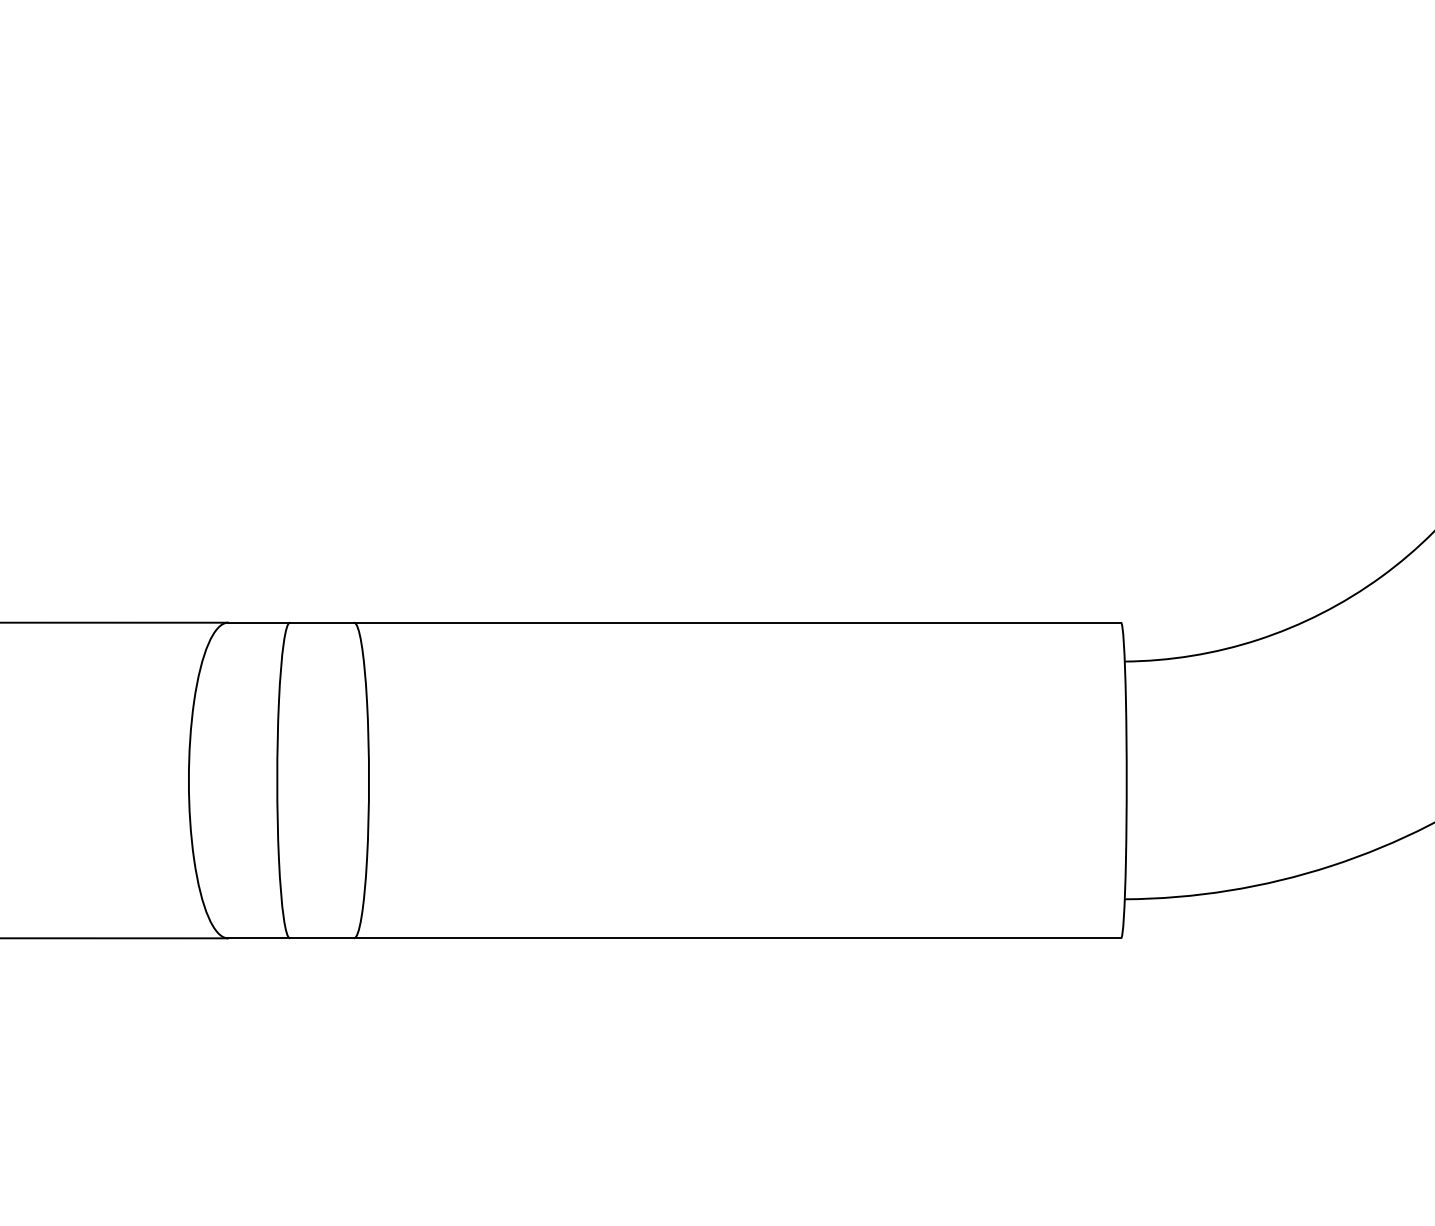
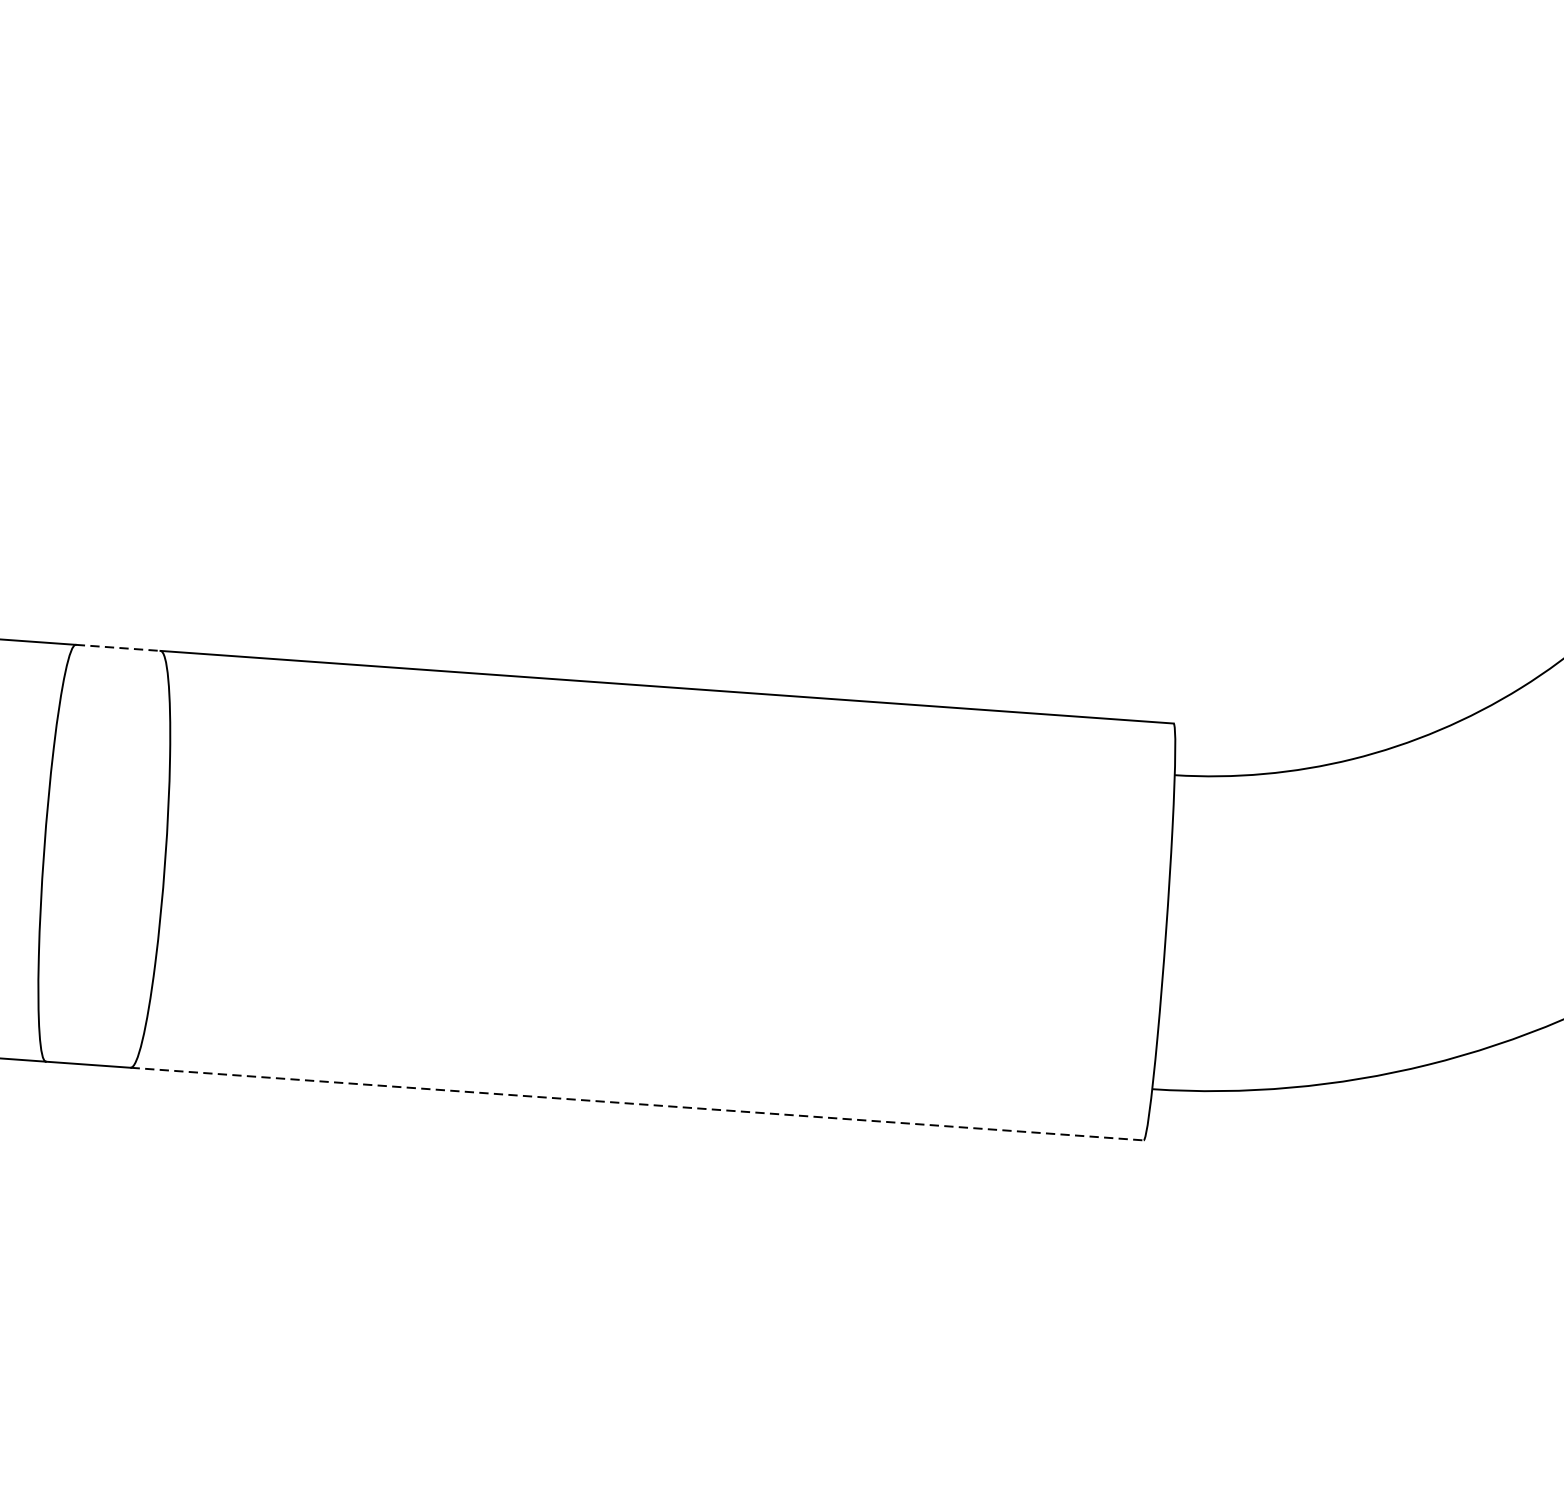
line: (322, 622) -> (118, 647), solid -> dashed
line: (737, 938) -> (637, 1104), solid -> dashed

